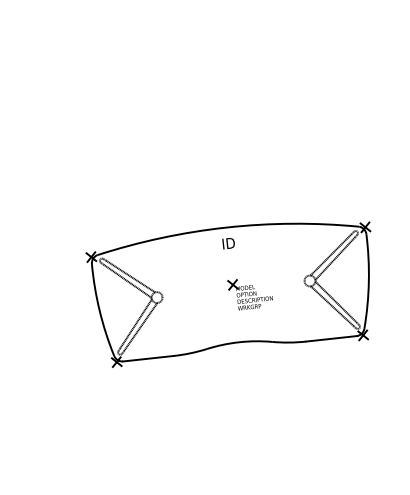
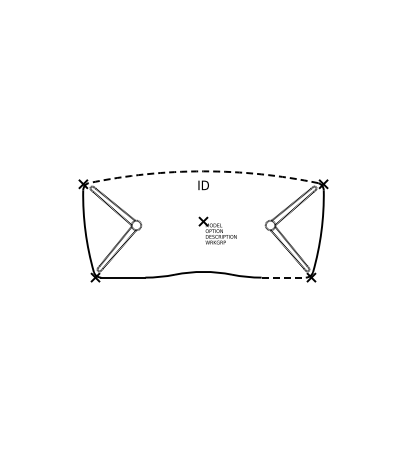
arc: (226, 227) -> (203, 171), solid -> dashed
line: (332, 338) -> (284, 277), solid -> dashed

